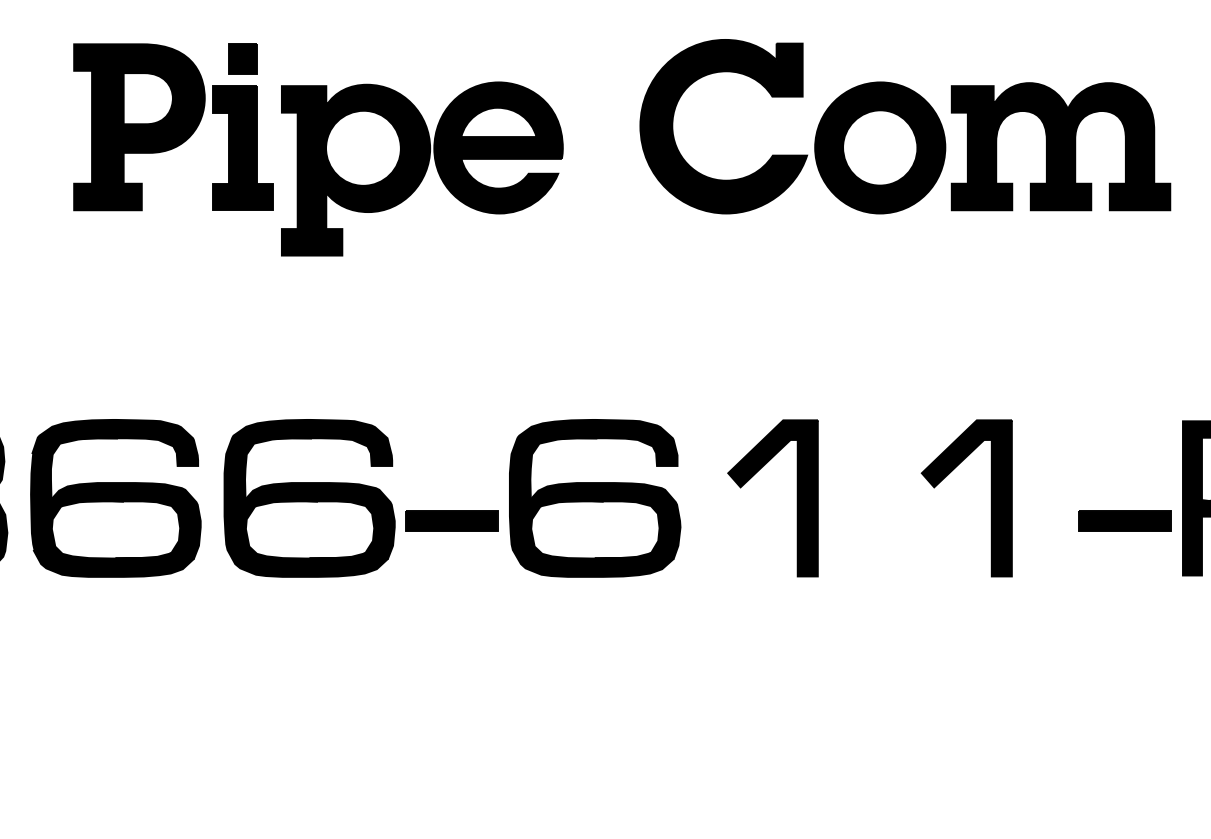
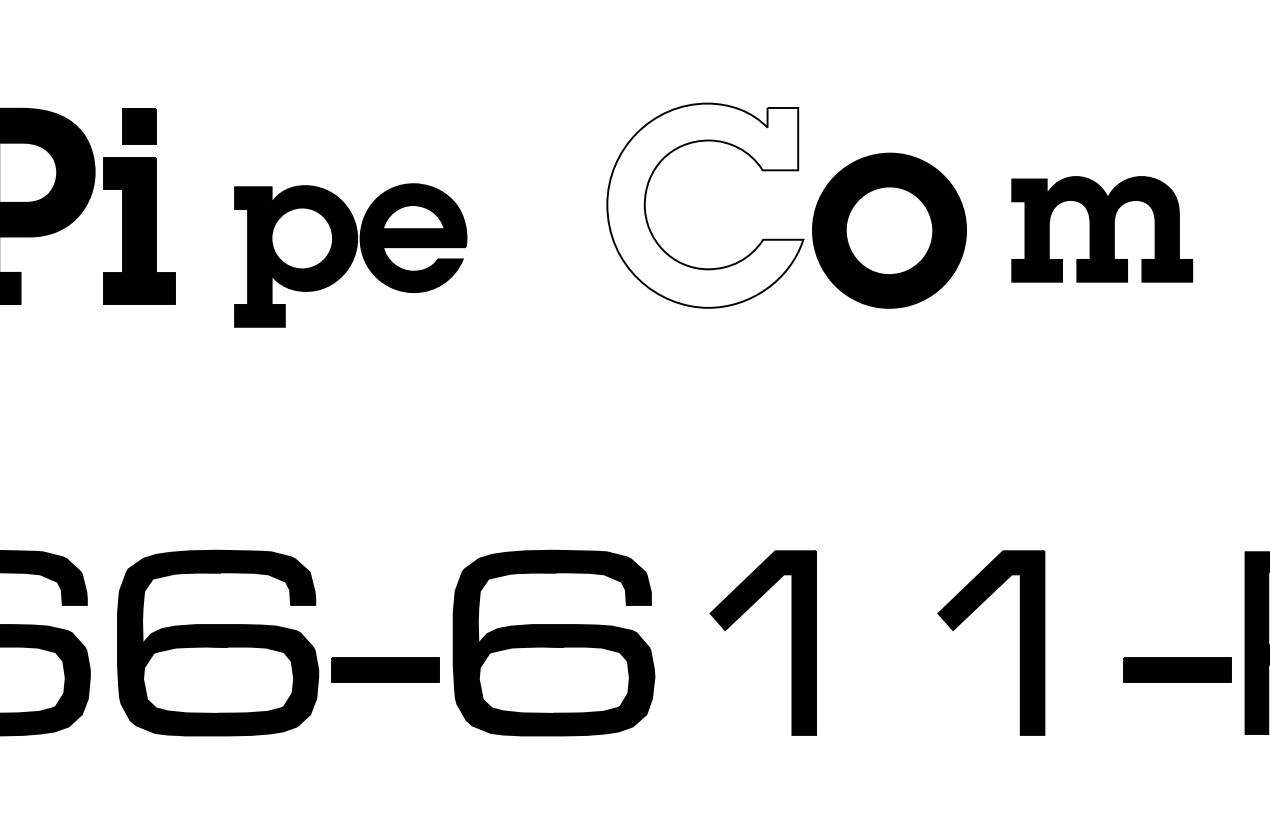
fill: (723, 126) -> (705, 205), removed
part: (1060, 146) -> (1101, 229), size x0.7
part: (422, 168) -> (350, 254), size x0.7

